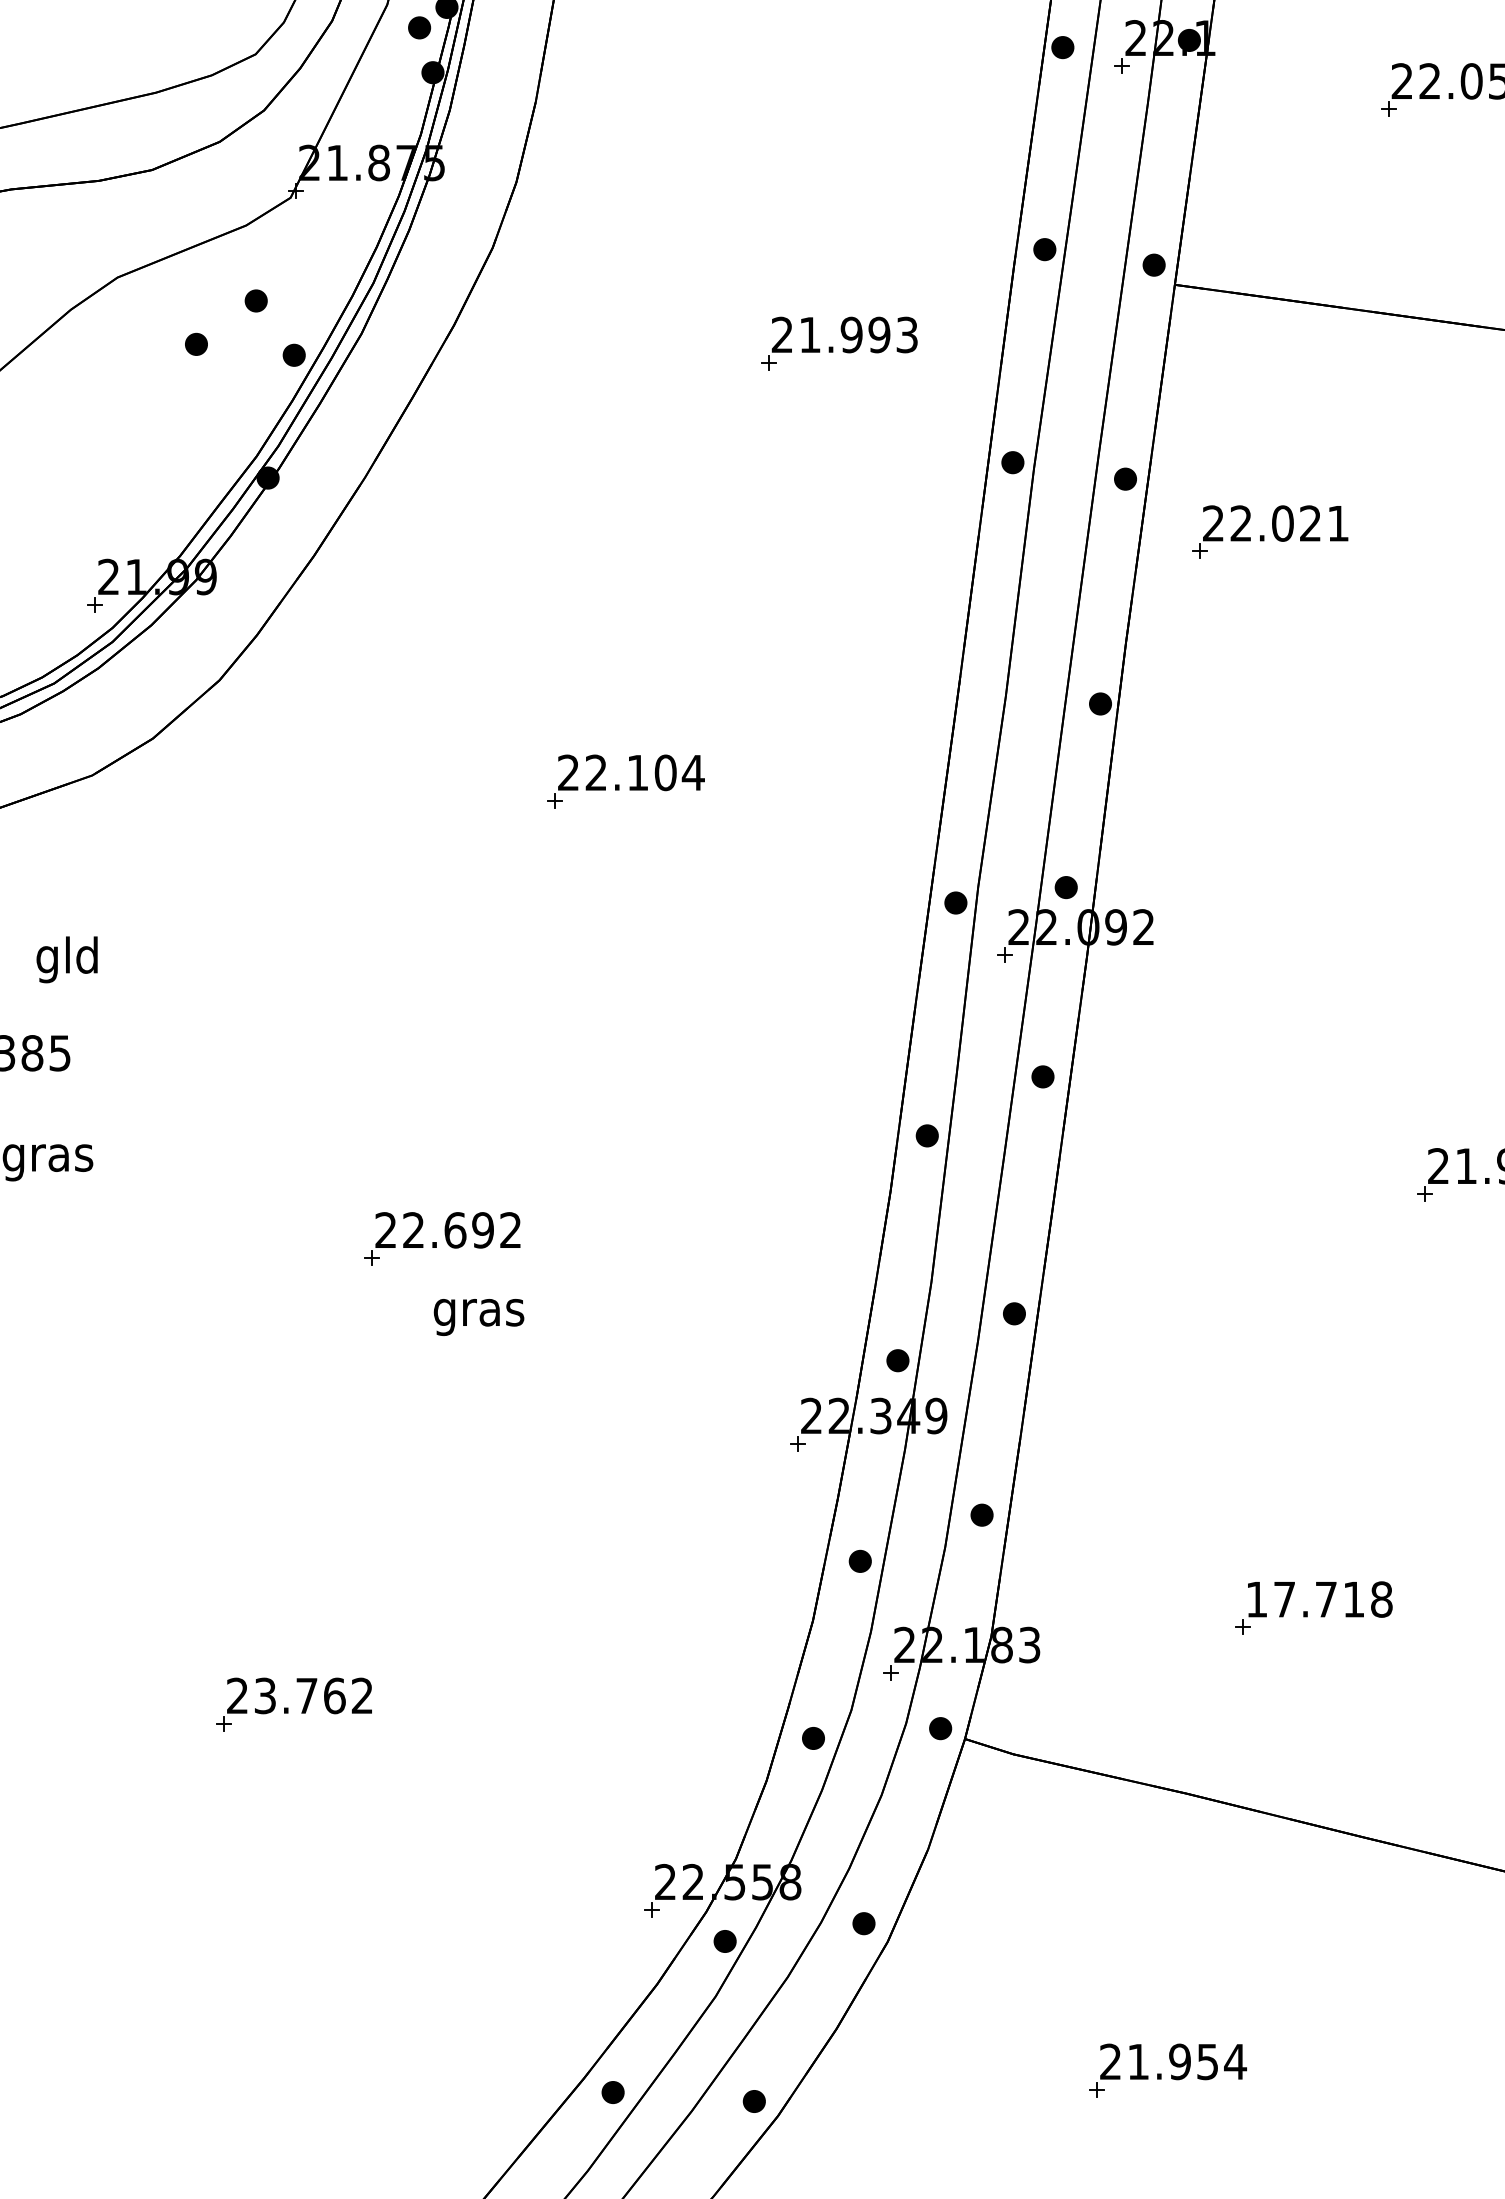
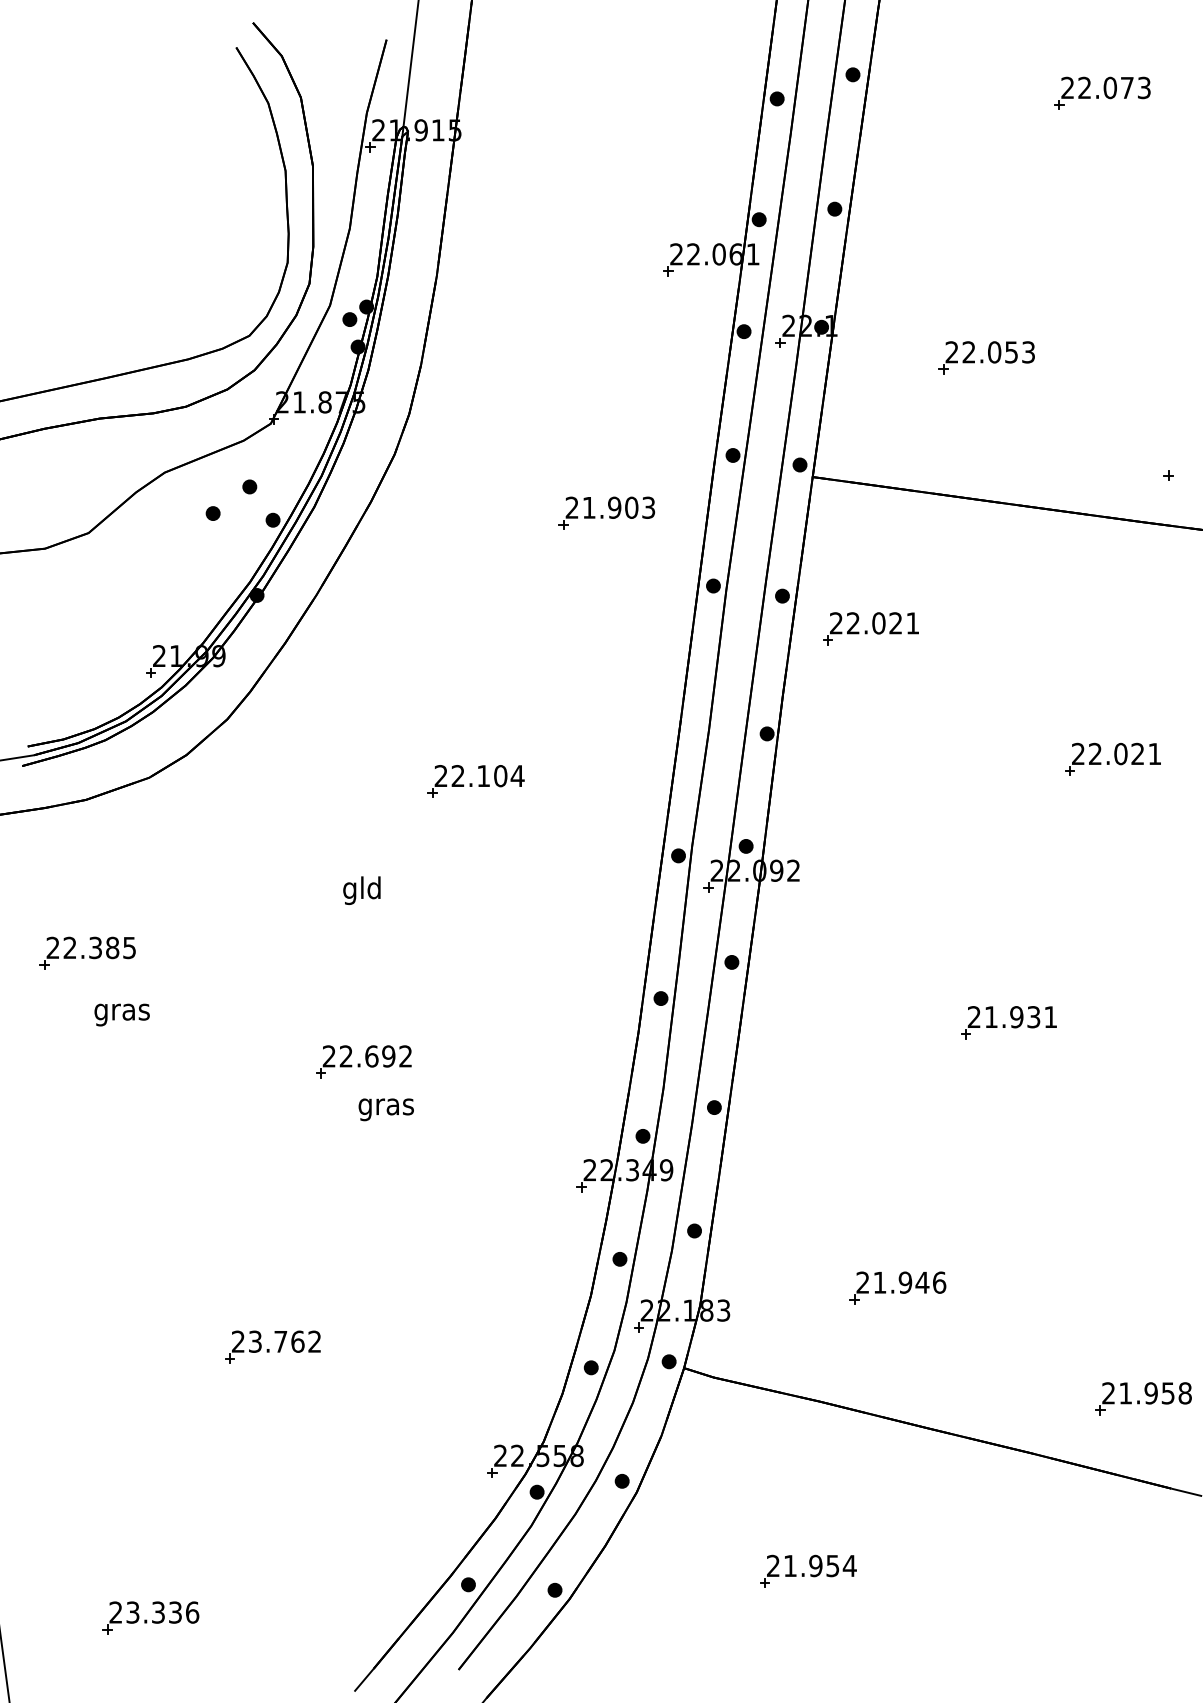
text: (879, 334) -> (631, 507), 21.993 -> 21.903
text: (66, 959) -> (361, 890), moved
text: (1319, 1599) -> (901, 1282), 17.718 -> 21.946
part: (94, 2145) -> (150, 1617), added

